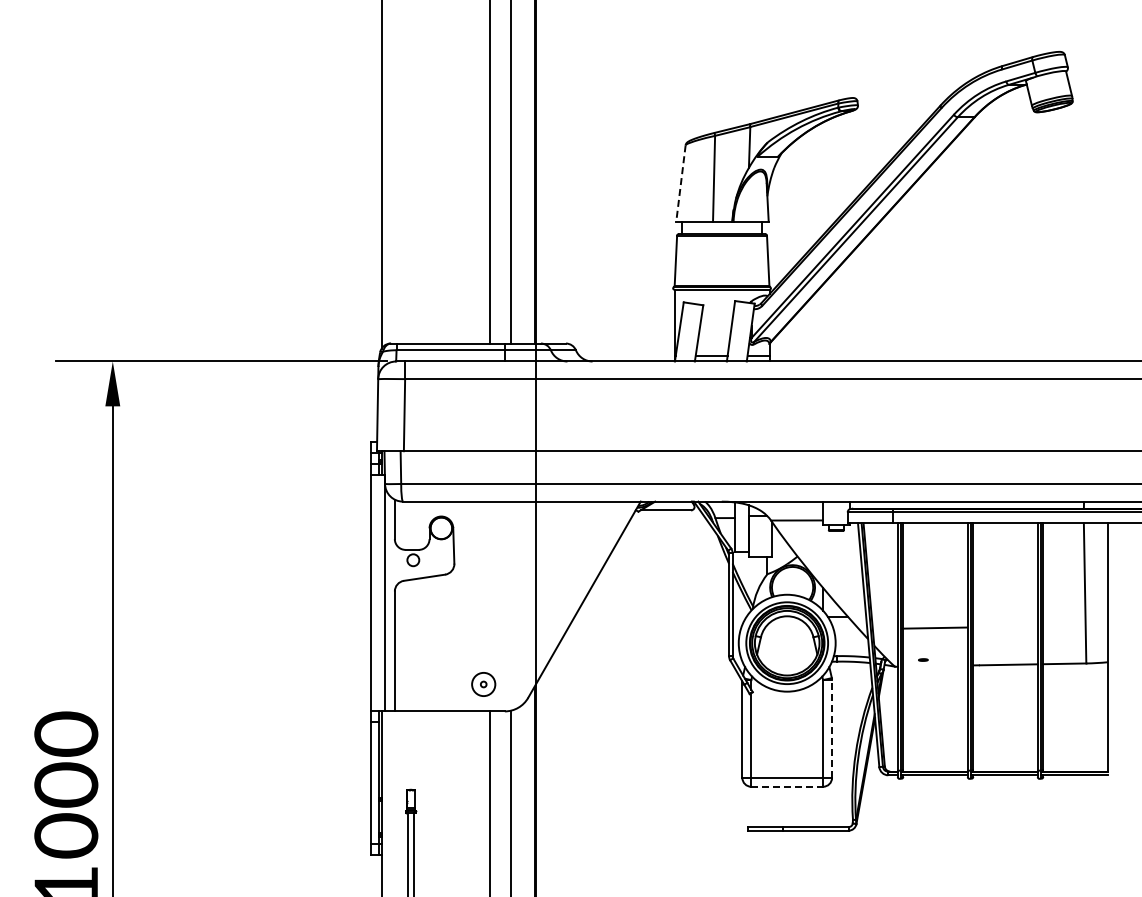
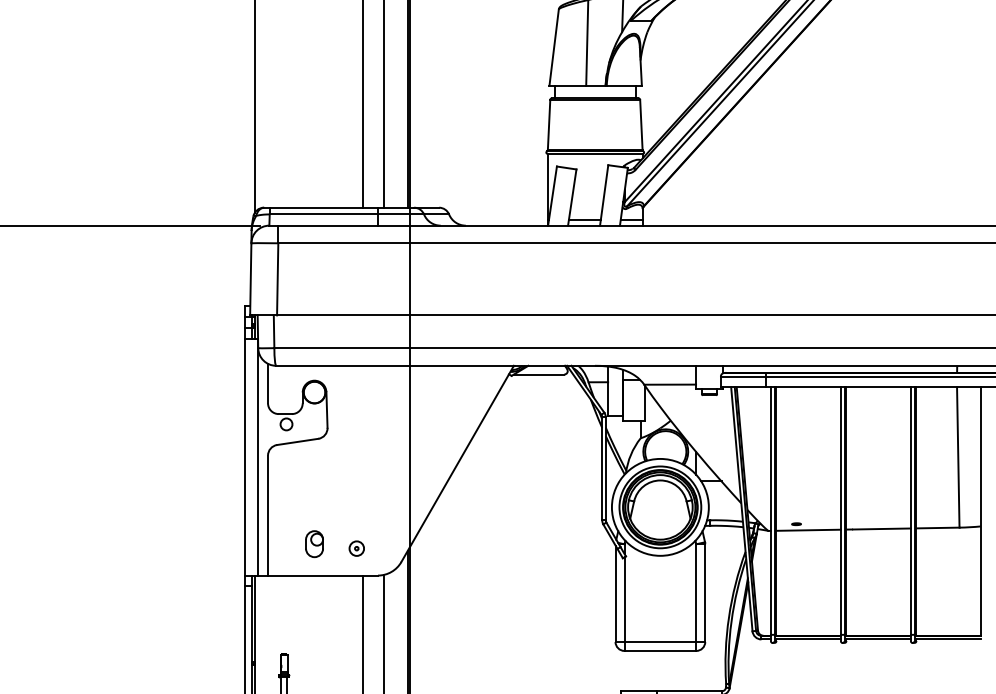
line: (680, 183) -> (553, 47), dashed -> solid
line: (934, 627) -> (808, 529), moved
part: (441, 679) -> (314, 543), added
part: (483, 684) -> (356, 548), size x0.62
line: (832, 728) -> (705, 592), dashed -> solid
line: (787, 786) -> (660, 650), dashed -> solid

